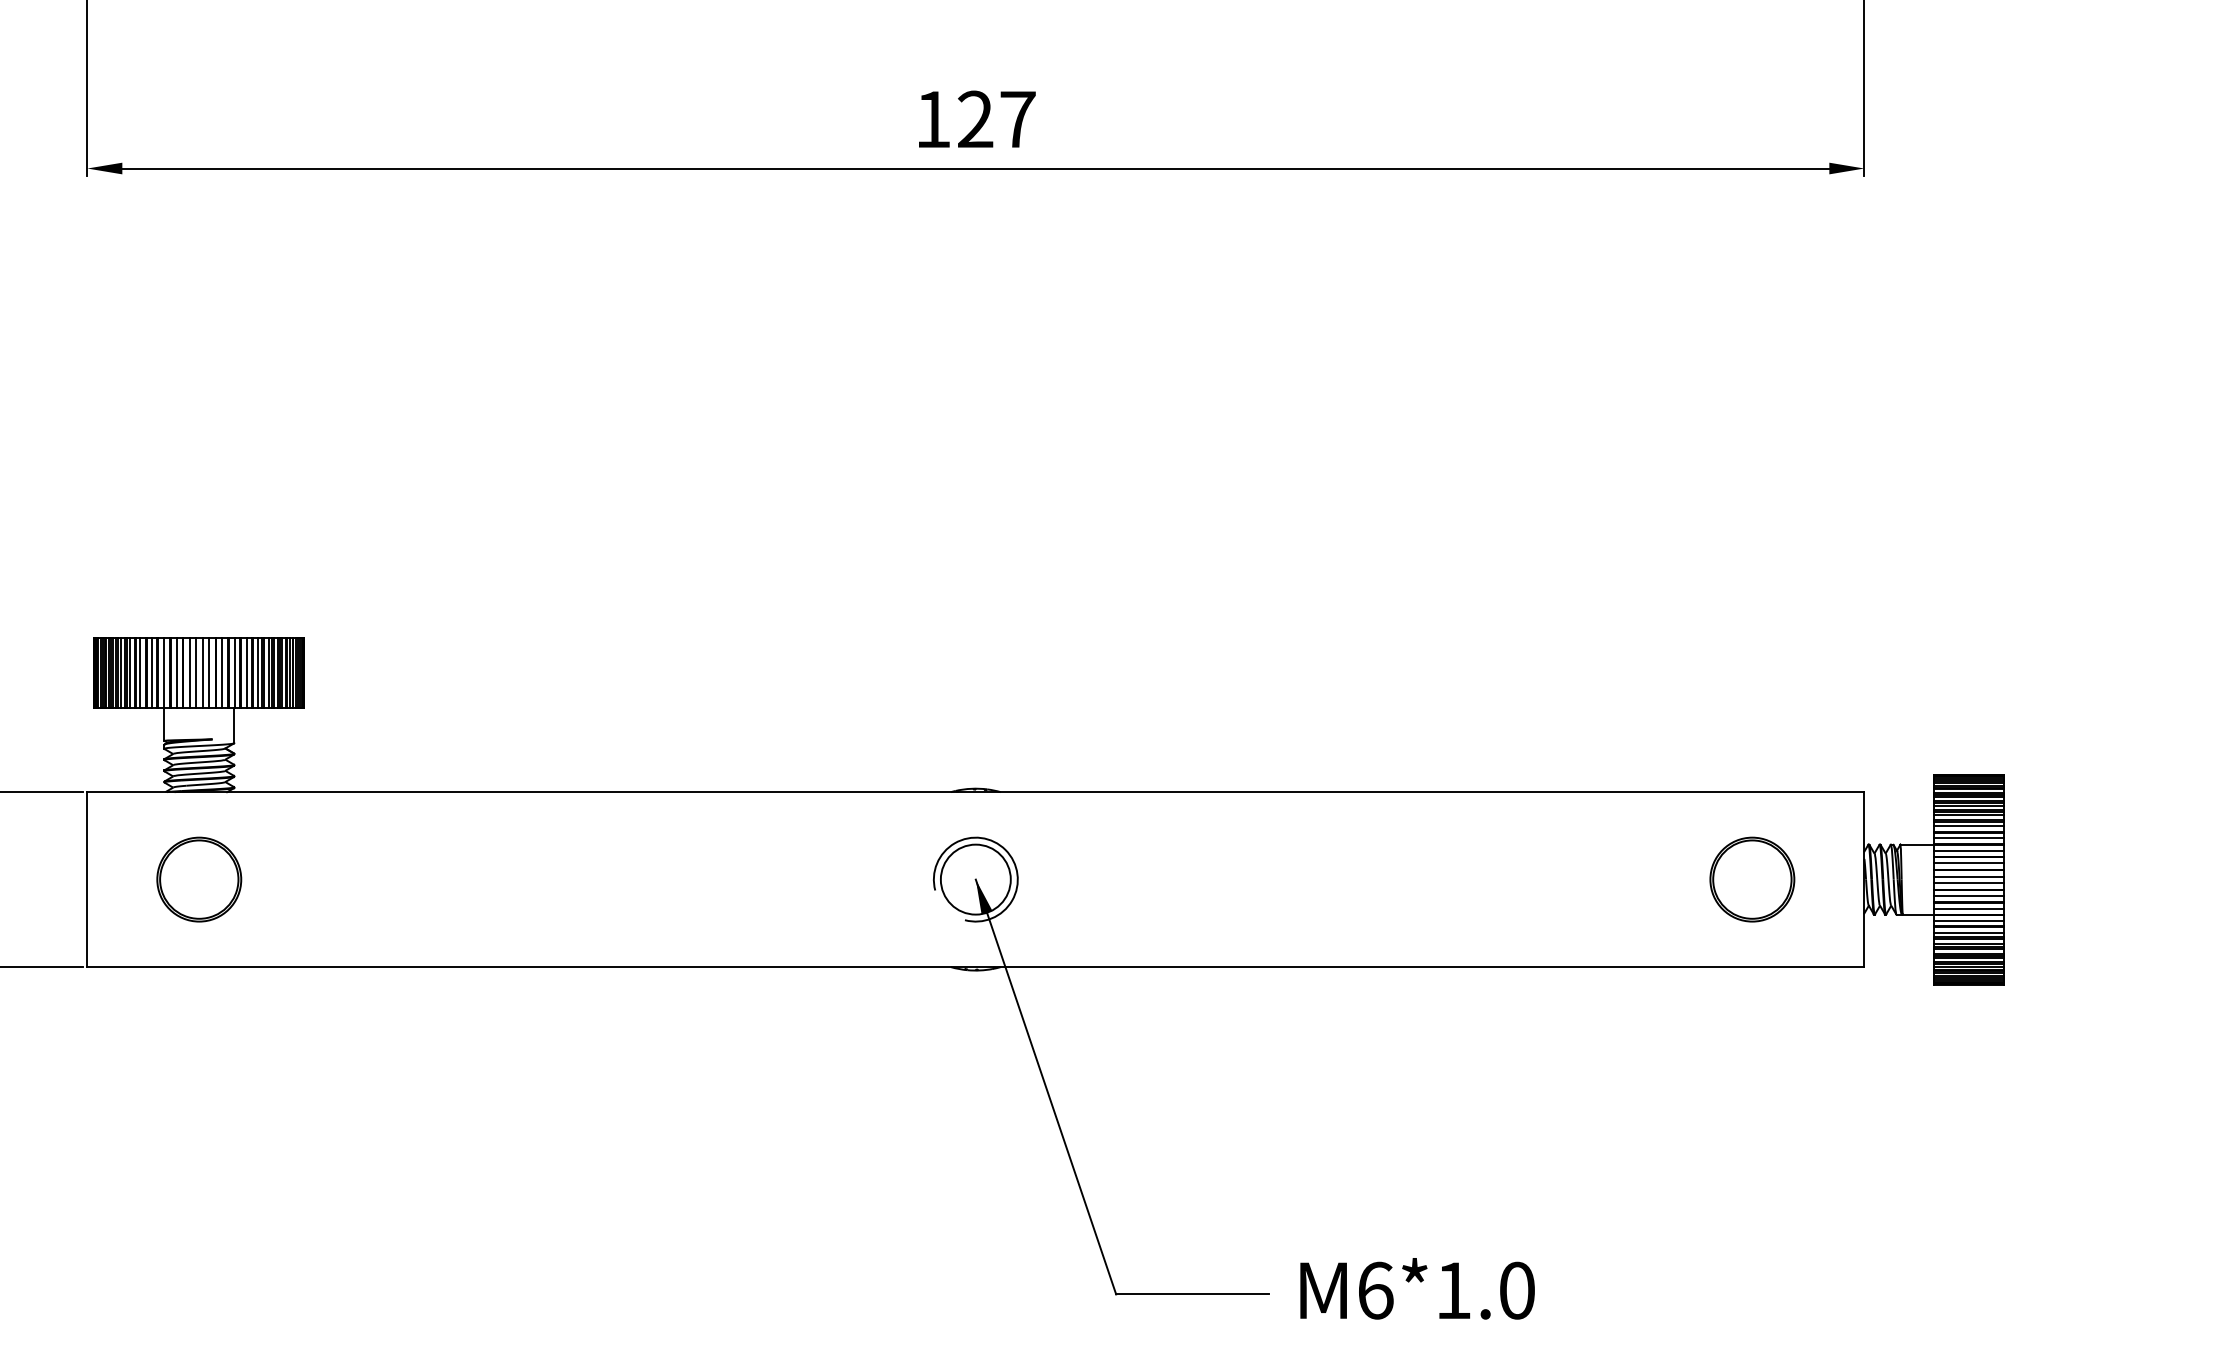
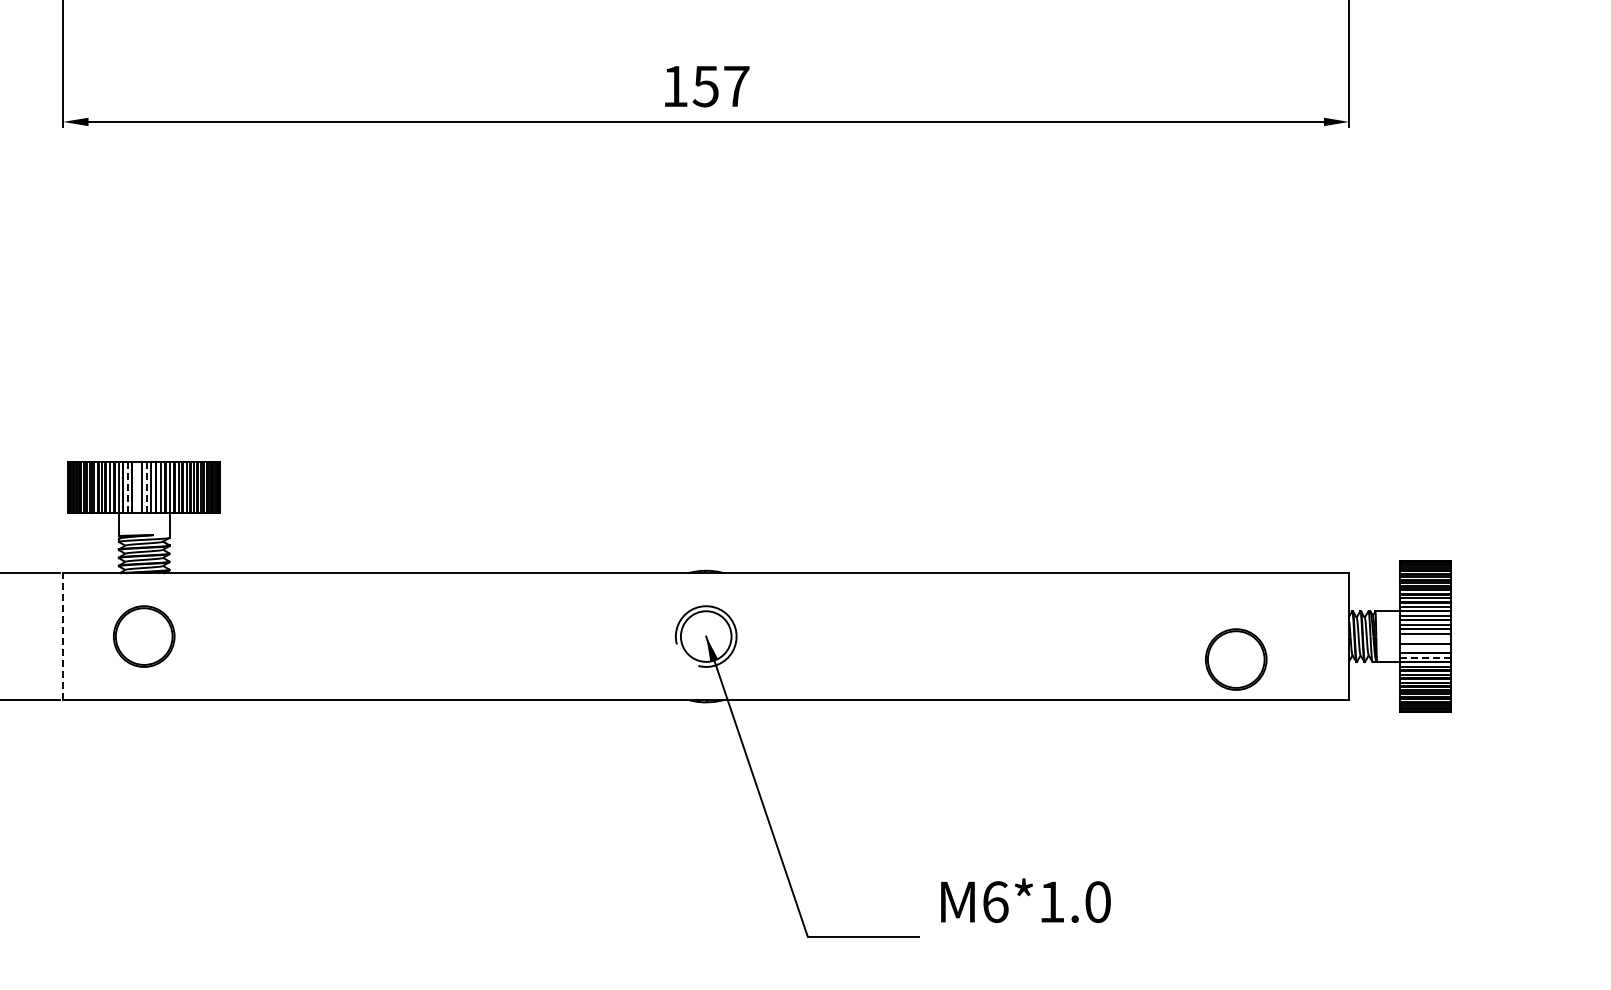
text: (974, 119) -> (705, 86), 127 -> 157
line: (190, 672) -> (137, 486), removed
line: (176, 673) -> (127, 487), solid -> dashed
line: (202, 673) -> (146, 487), solid -> dashed
line: (87, 879) -> (63, 636), solid -> dashed
part: (1752, 879) -> (1236, 659), moved
line: (1968, 882) -> (1424, 638), removed
line: (1968, 896) -> (1424, 648), removed
line: (1968, 908) -> (1424, 657), solid -> dashed
text: (1416, 1288) -> (1025, 900), moved

